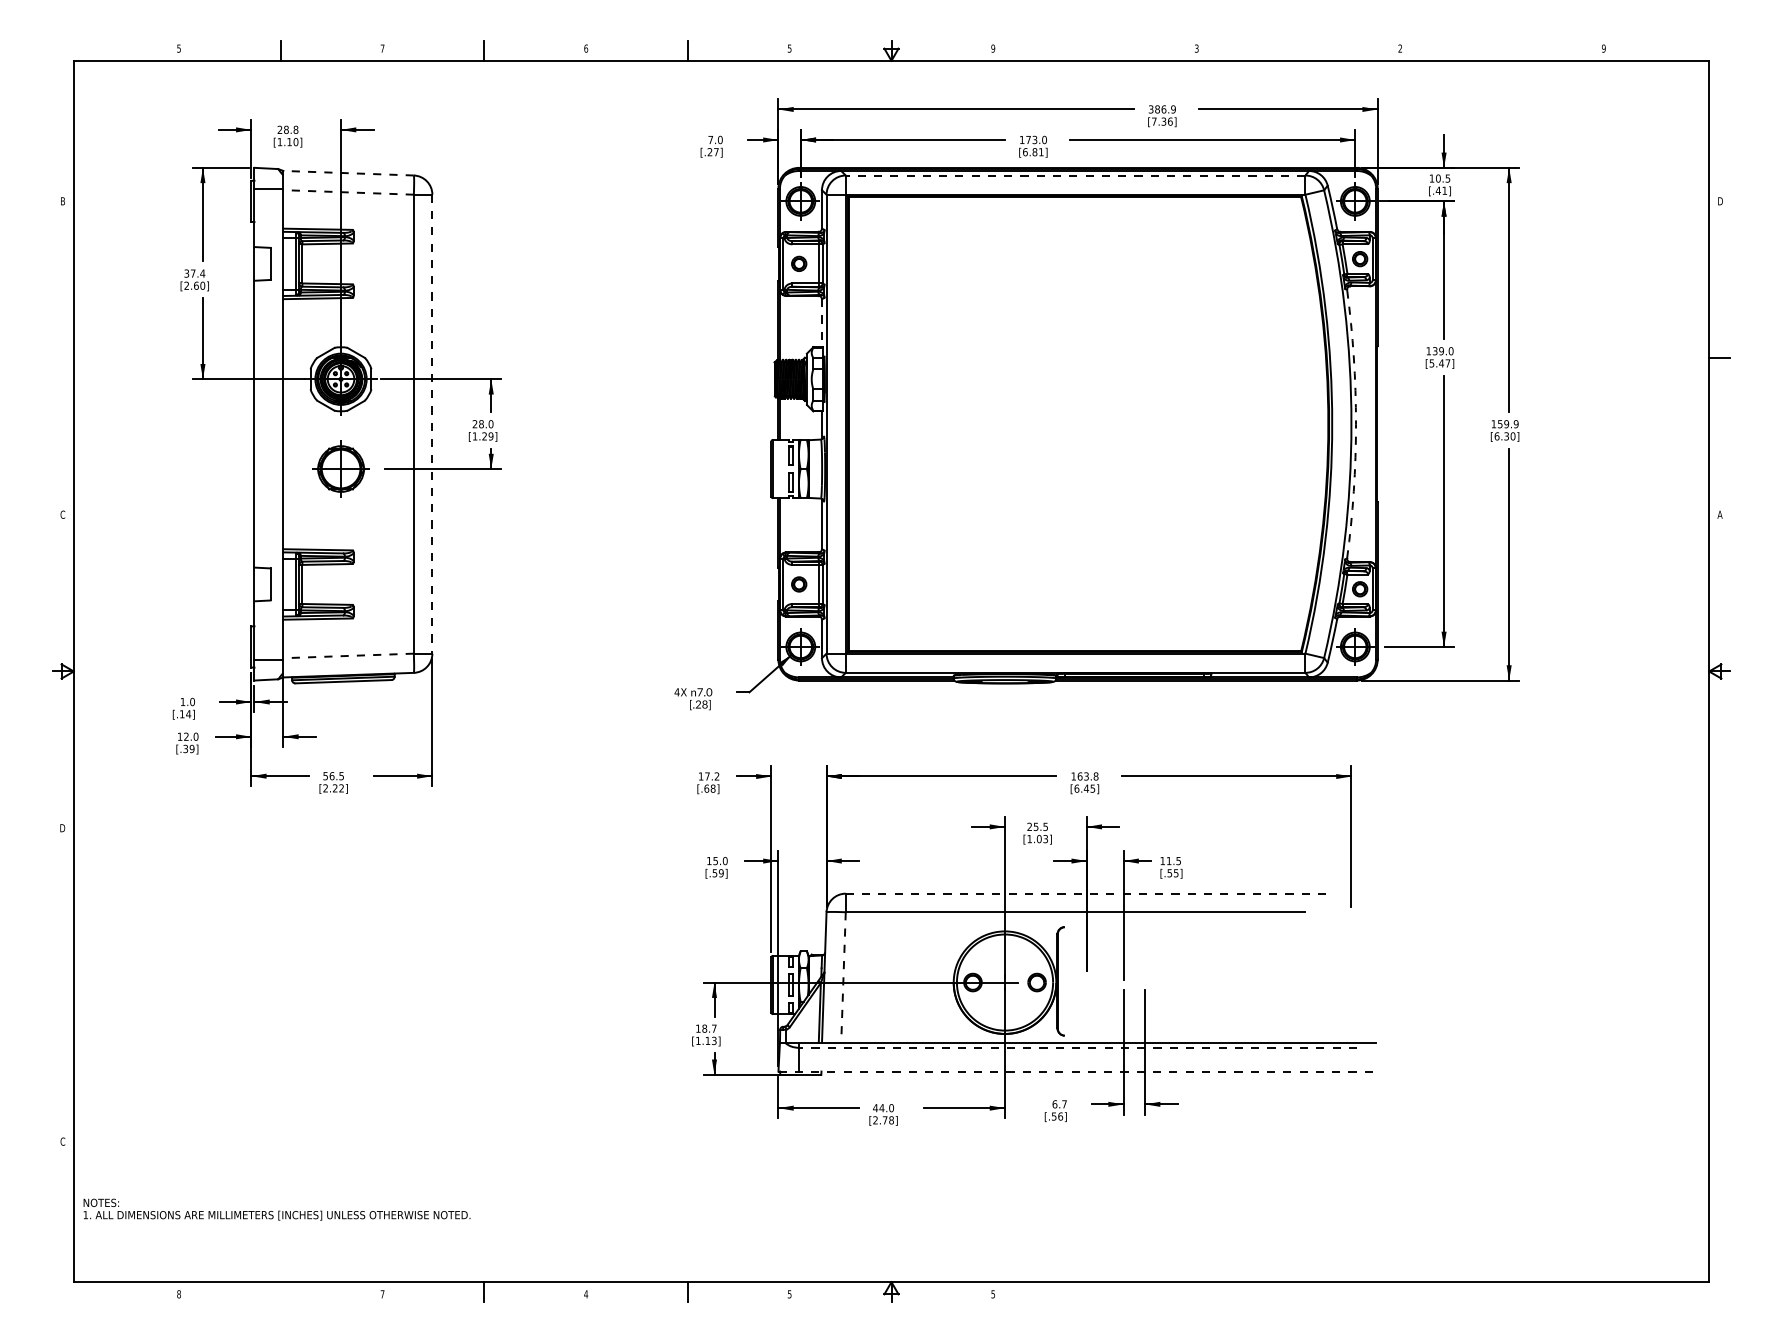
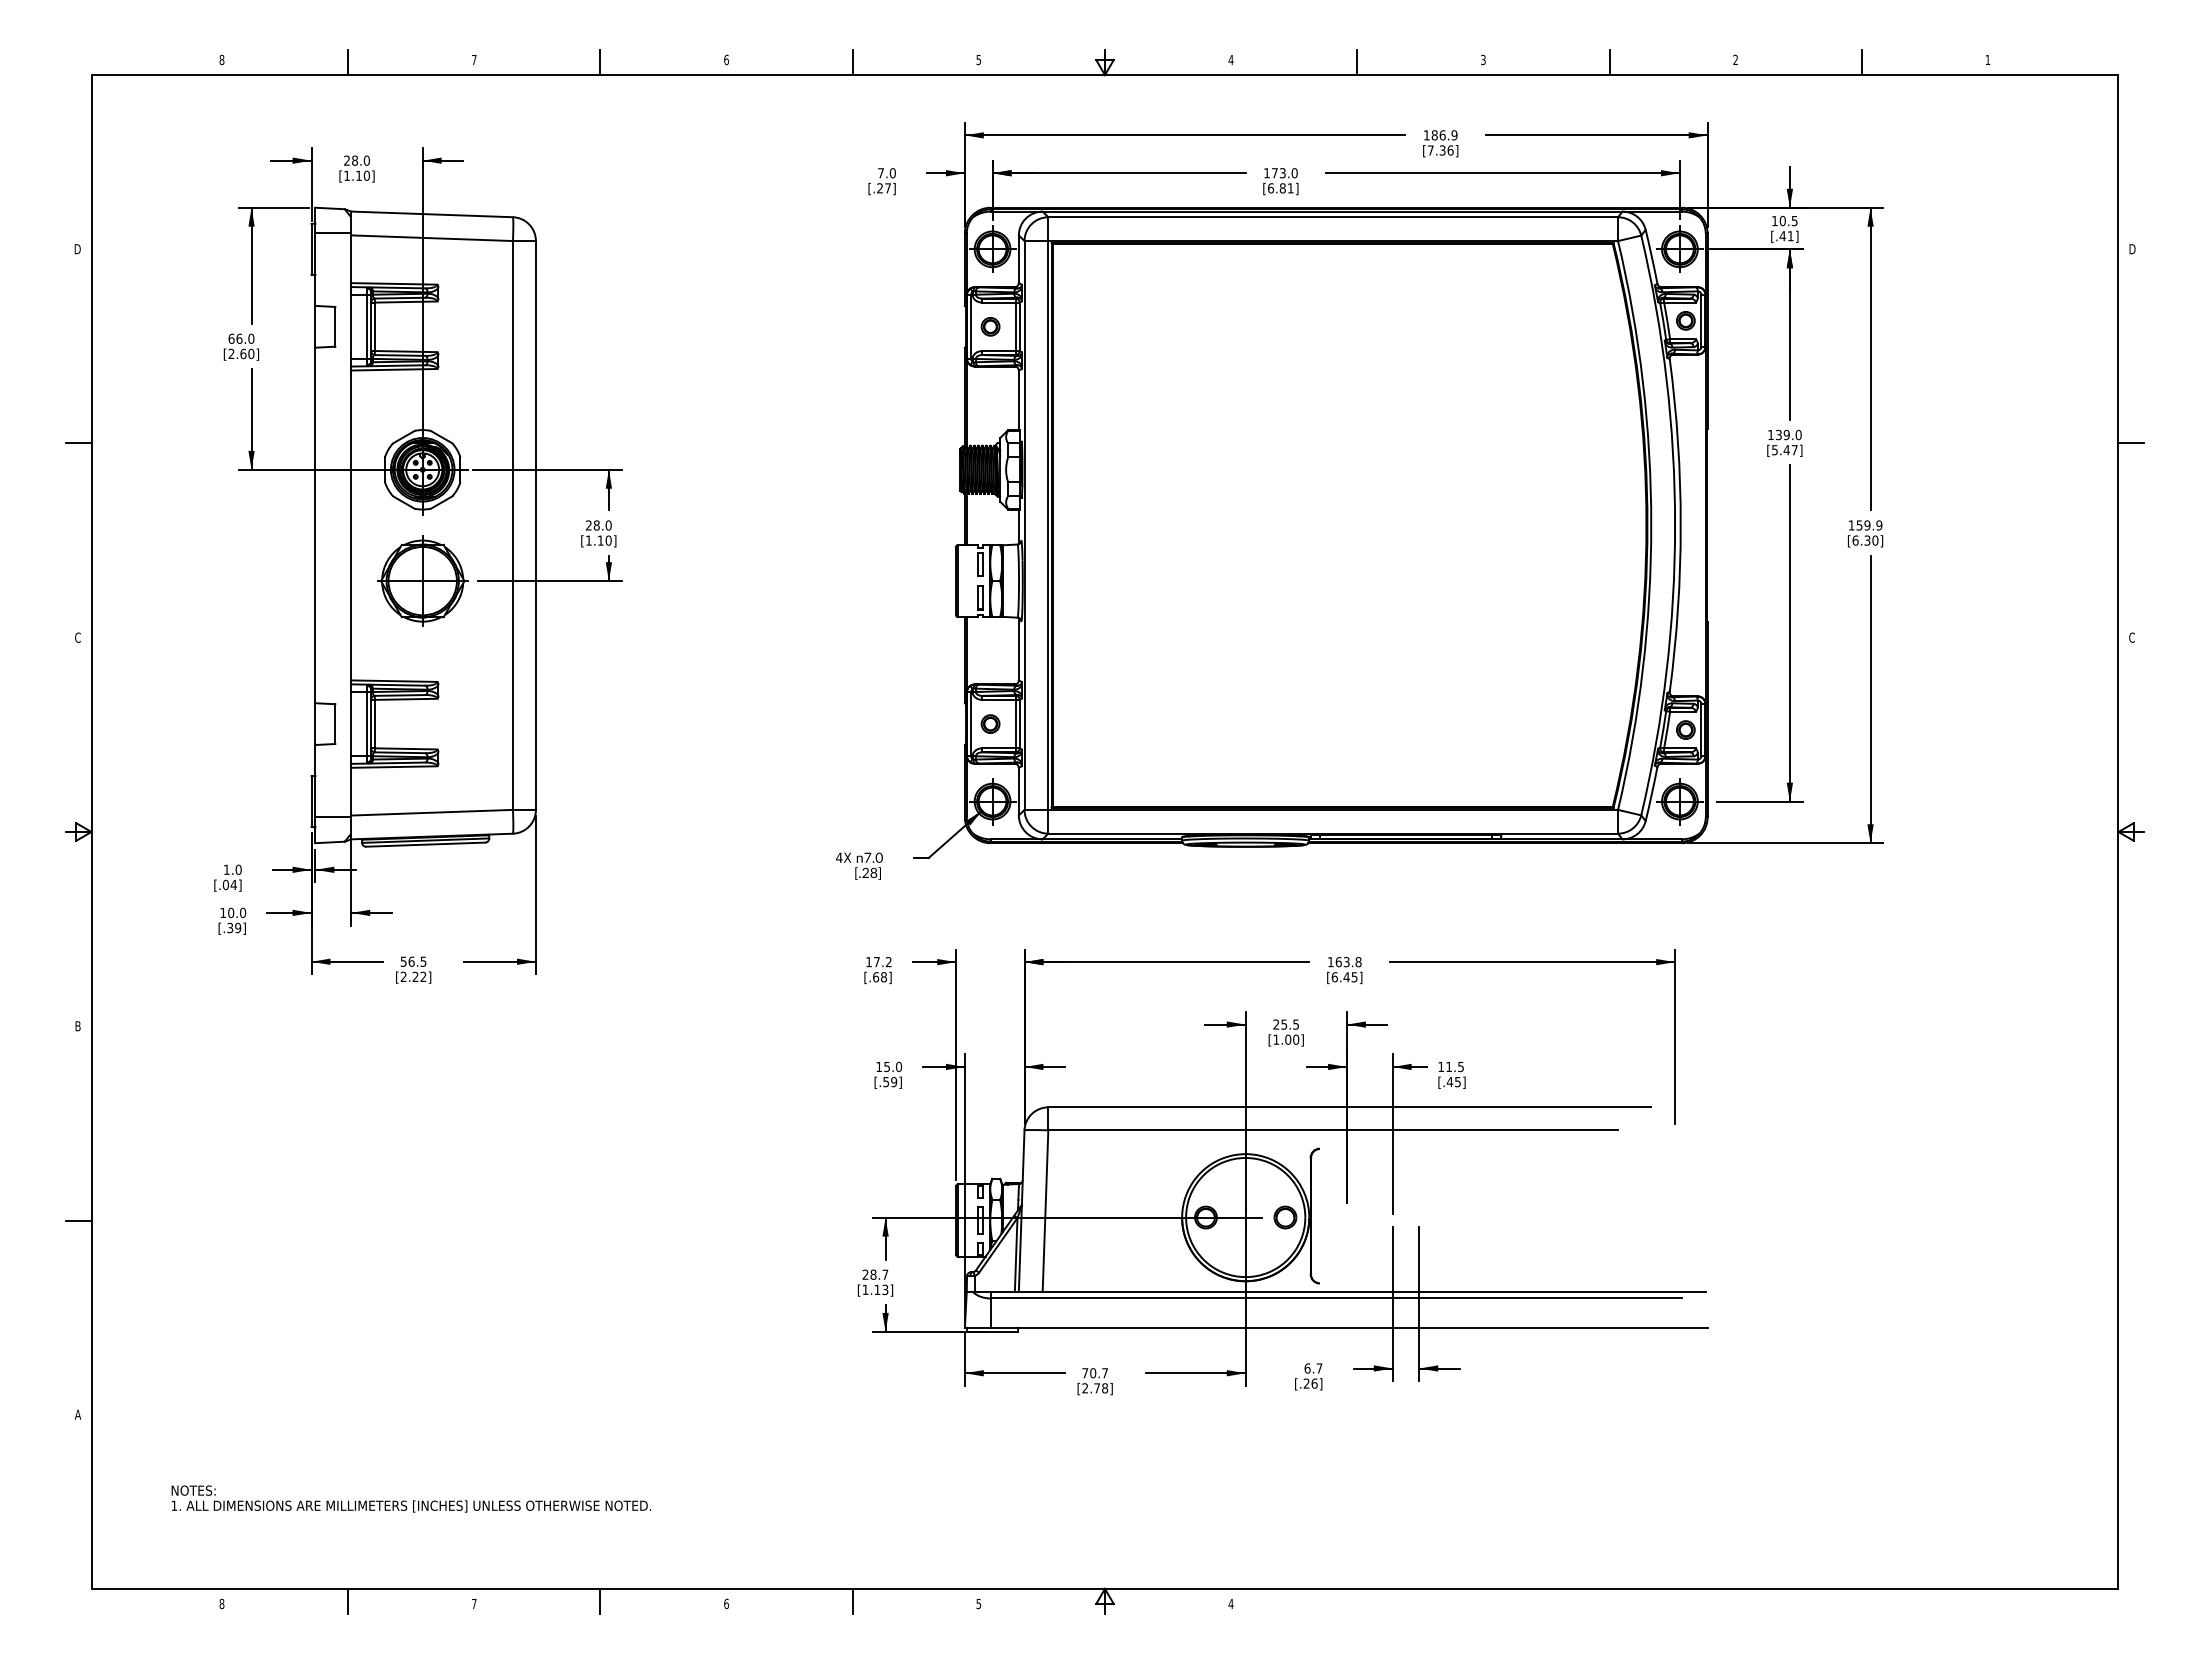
text: (992, 48) -> (1230, 59), 9 -> 4
text: (1603, 48) -> (1987, 59), 9 -> 1
text: (178, 49) -> (221, 60), 5 -> 8
line: (1095, 50) -> (1357, 62), added
line: (1298, 50) -> (1609, 62), added
line: (1501, 50) -> (1861, 62), added
text: (1150, 109) -> (1426, 135), 386.9 -> 186.9
text: (295, 129) -> (366, 160), 28.8 -> 28.0
line: (348, 173) -> (432, 214), dashed -> solid
line: (1075, 175) -> (1333, 217), dashed -> solid
line: (348, 192) -> (432, 238), dashed -> solid
text: (62, 201) -> (77, 249), B -> D
text: (194, 273) -> (241, 338), 37.4 -> 66.0
line: (821, 323) -> (1018, 400), dashed -> solid
line: (63, 358) -> (78, 443), added
line: (432, 424) -> (535, 525), dashed -> solid
arc: (1355, 424) -> (1680, 525), dashed -> solid
text: (487, 436) -> (604, 540), [1.29] -> [1.10]
part: (340, 468) -> (422, 580), size x1.43
text: (1719, 514) -> (2131, 637), A -> C
line: (348, 655) -> (432, 812), dashed -> solid
text: (181, 713) -> (225, 884), [.14] -> [.04]
text: (186, 736) -> (231, 912), 12.0 -> 10.0
text: (62, 828) -> (77, 1026), D -> B
text: (1046, 838) -> (1296, 1039), [1.03] -> [1.00]
text: (1169, 873) -> (1449, 1082), [.55] -> [.45]
line: (1089, 893) -> (1350, 1107), dashed -> solid
line: (843, 977) -> (1045, 1211), dashed -> solid
line: (63, 984) -> (78, 1220), added
text: (698, 1028) -> (865, 1274), 18.7 -> 28.7
line: (1078, 1047) -> (1336, 1298), dashed -> solid
line: (1078, 1071) -> (1336, 1327), dashed -> solid
text: (883, 1108) -> (1095, 1373), 44.0 -> 70.7
text: (1054, 1116) -> (1306, 1383), [.56] -> [.26]
text: (62, 1141) -> (77, 1414), C -> A
text: (277, 1209) -> (411, 1498), moved
line: (281, 1292) -> (348, 1601), added
text: (586, 1293) -> (726, 1603), 4 -> 6
text: (992, 1294) -> (1230, 1604), 5 -> 4

